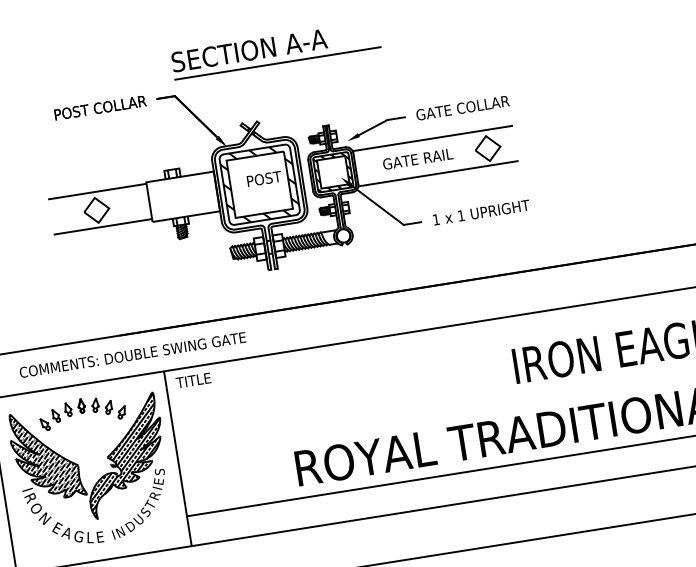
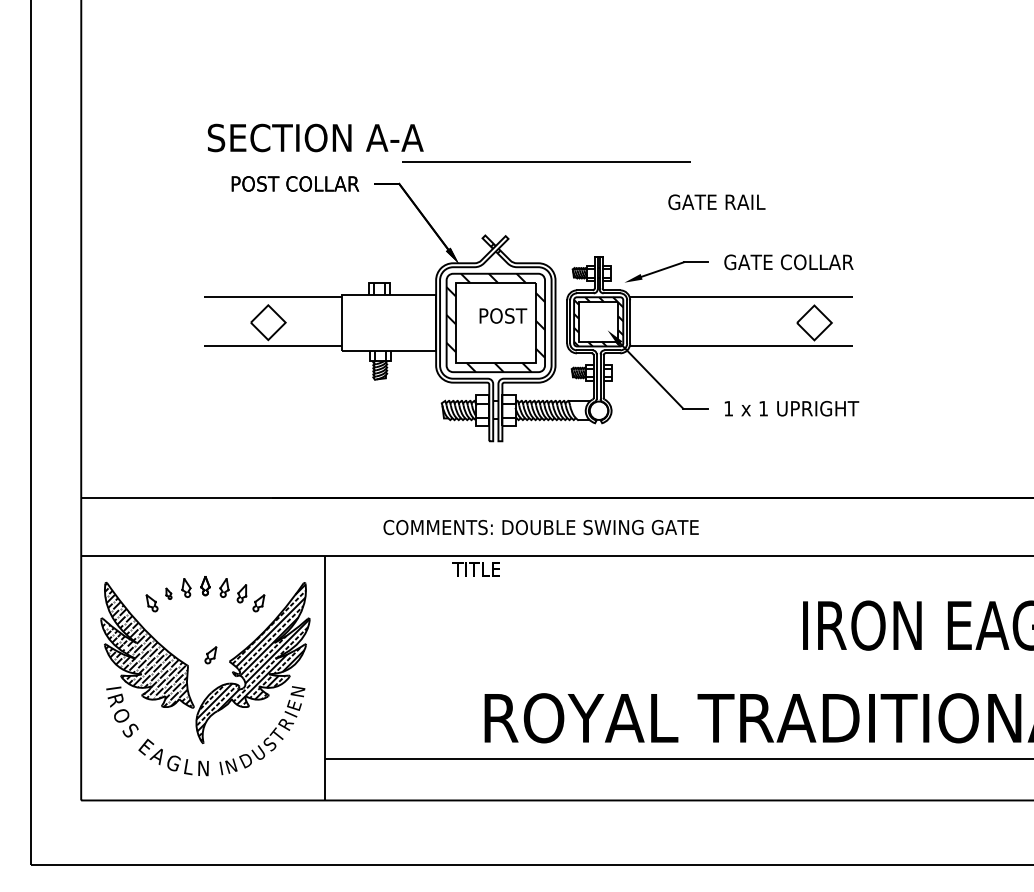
text: (249, 50) -> (315, 137), moved
text: (417, 159) -> (716, 202), moved
text: (132, 355) -> (540, 527), moved
text: (192, 380) -> (475, 569), moved
part: (56, 415) -> (168, 593), size x0.6
part: (93, 455) -> (210, 655), added
text: (159, 471) -> (297, 691), S -> N
text: (45, 518) -> (131, 730), N -> S
text: (101, 536) -> (204, 768), E -> N

